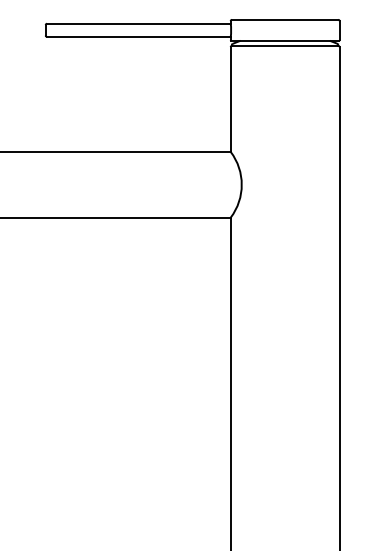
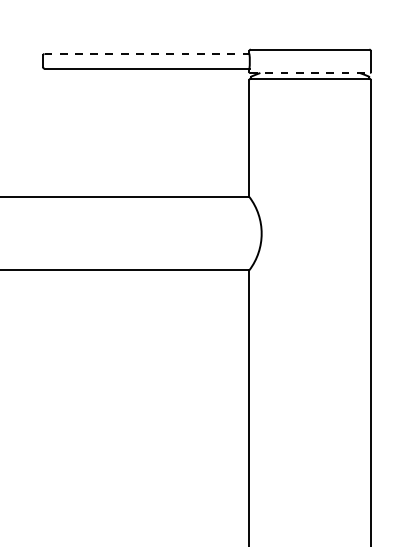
line: (138, 23) -> (146, 53), solid -> dashed
line: (285, 40) -> (310, 72), solid -> dashed

